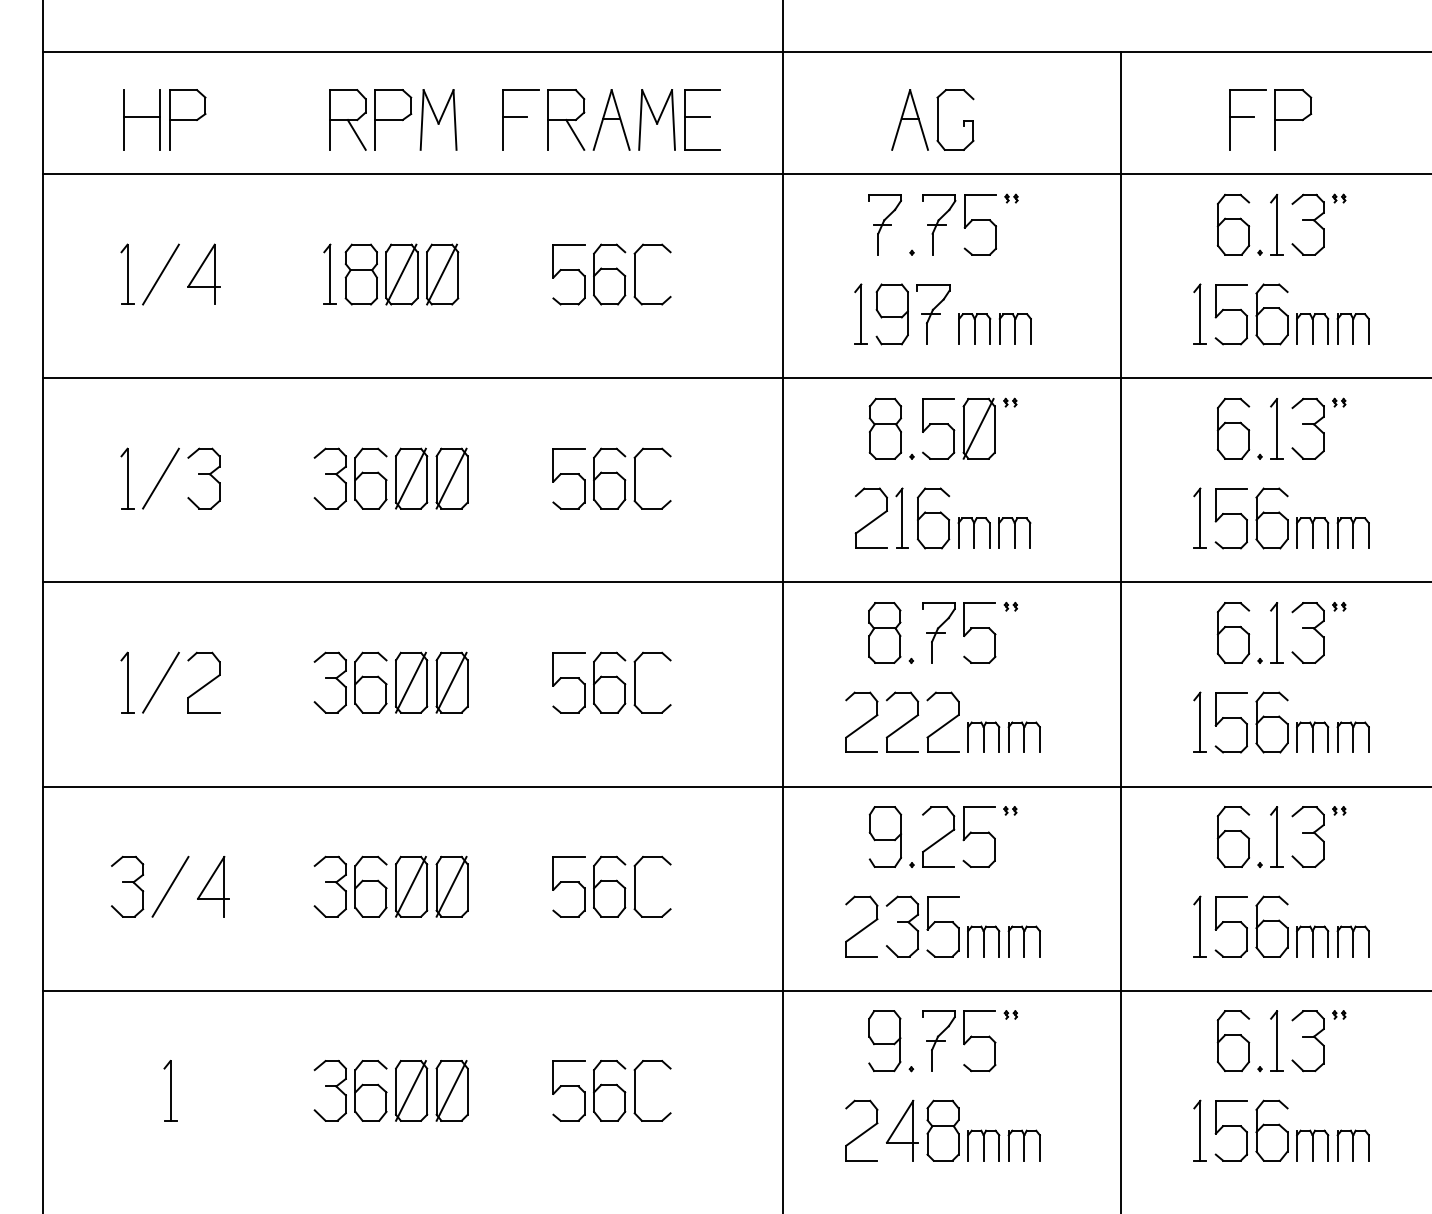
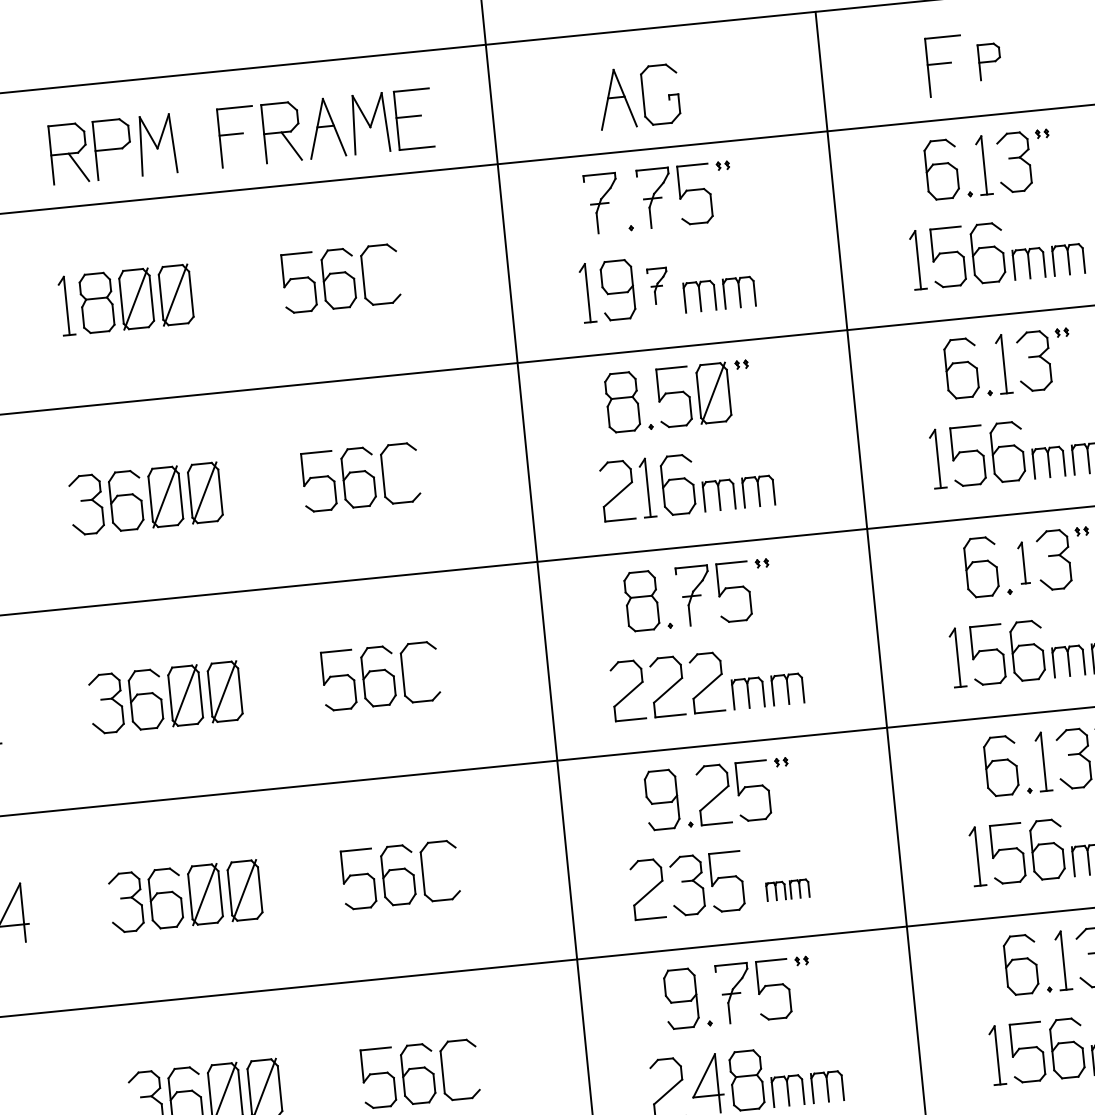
part: (1293, 119) -> (989, 61), size x0.6
part: (933, 314) -> (658, 286), size x0.6
part: (1276, 632) -> (1023, 562), size x0.7
part: (1003, 941) -> (787, 890), size x0.6

